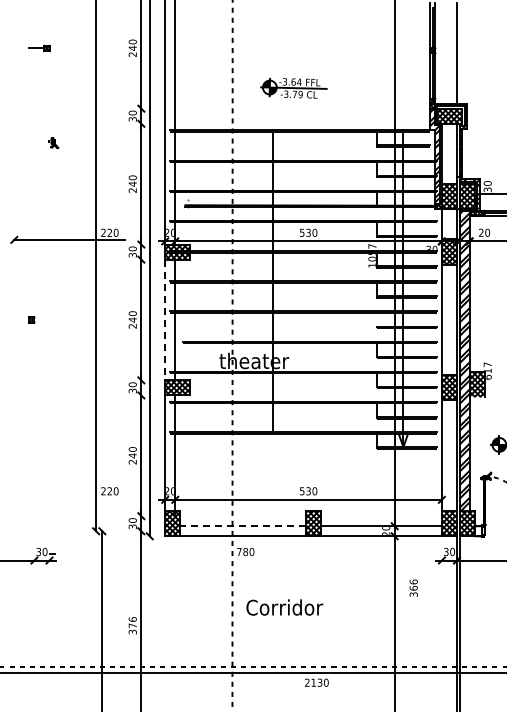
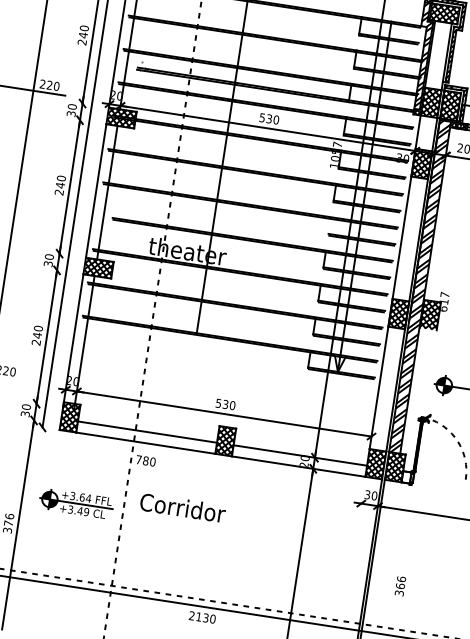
line: (165, 320) -> (96, 191), dashed -> solid
line: (243, 526) -> (147, 432), dashed -> solid
text: (413, 587) -> (400, 585), moved
part: (189, 598) -> (75, 502), added
text: (284, 607) -> (182, 507), moved

